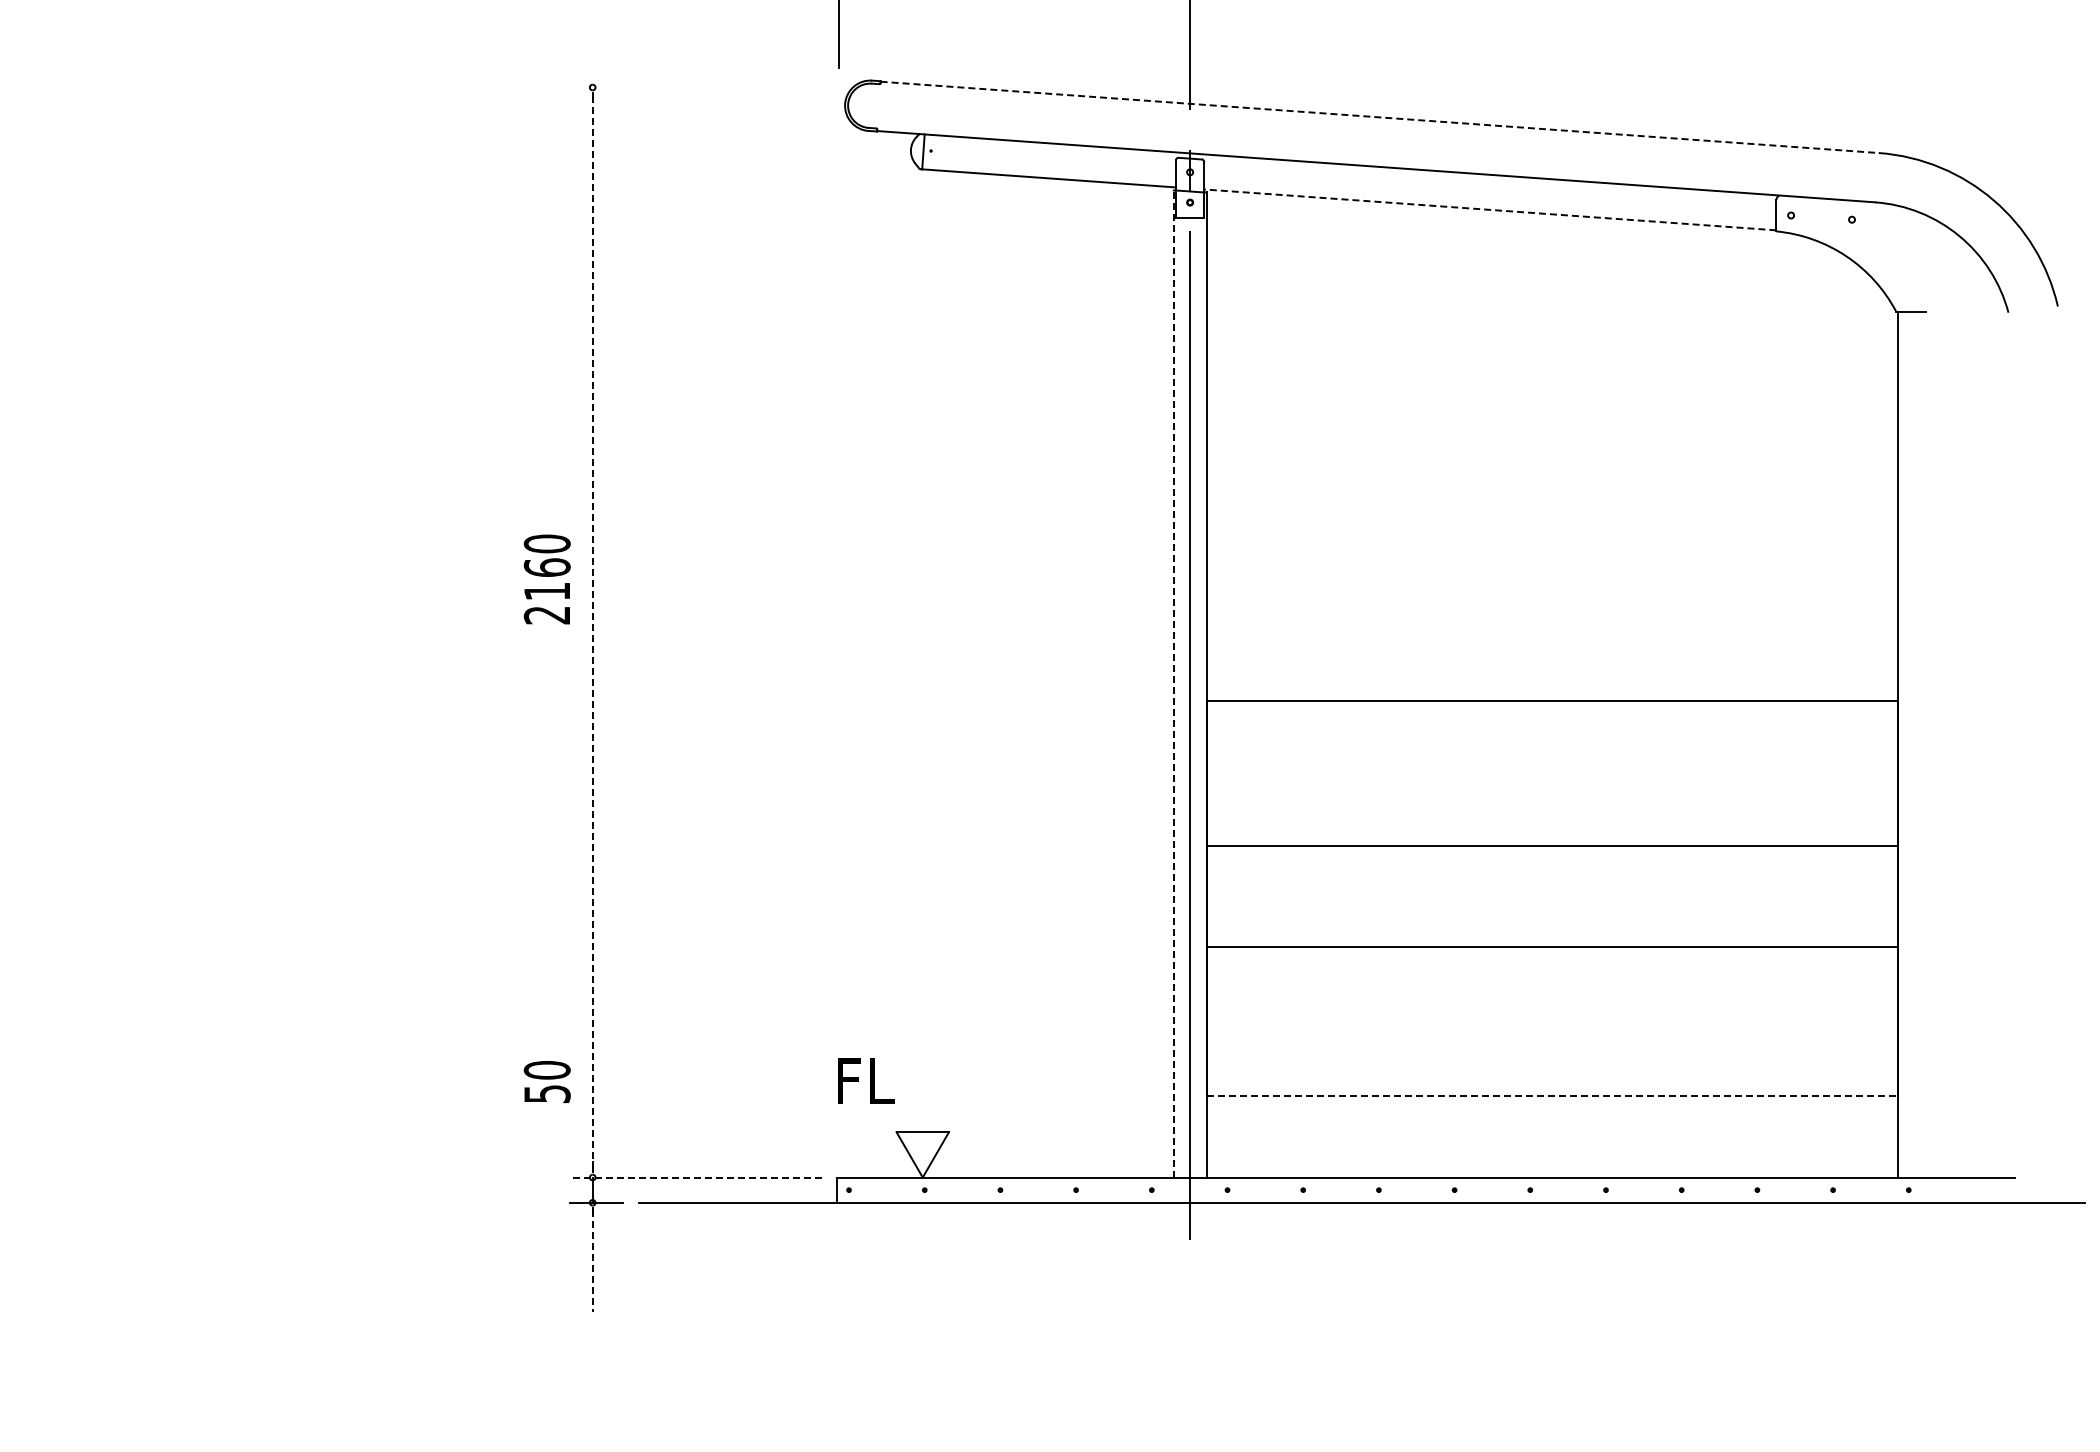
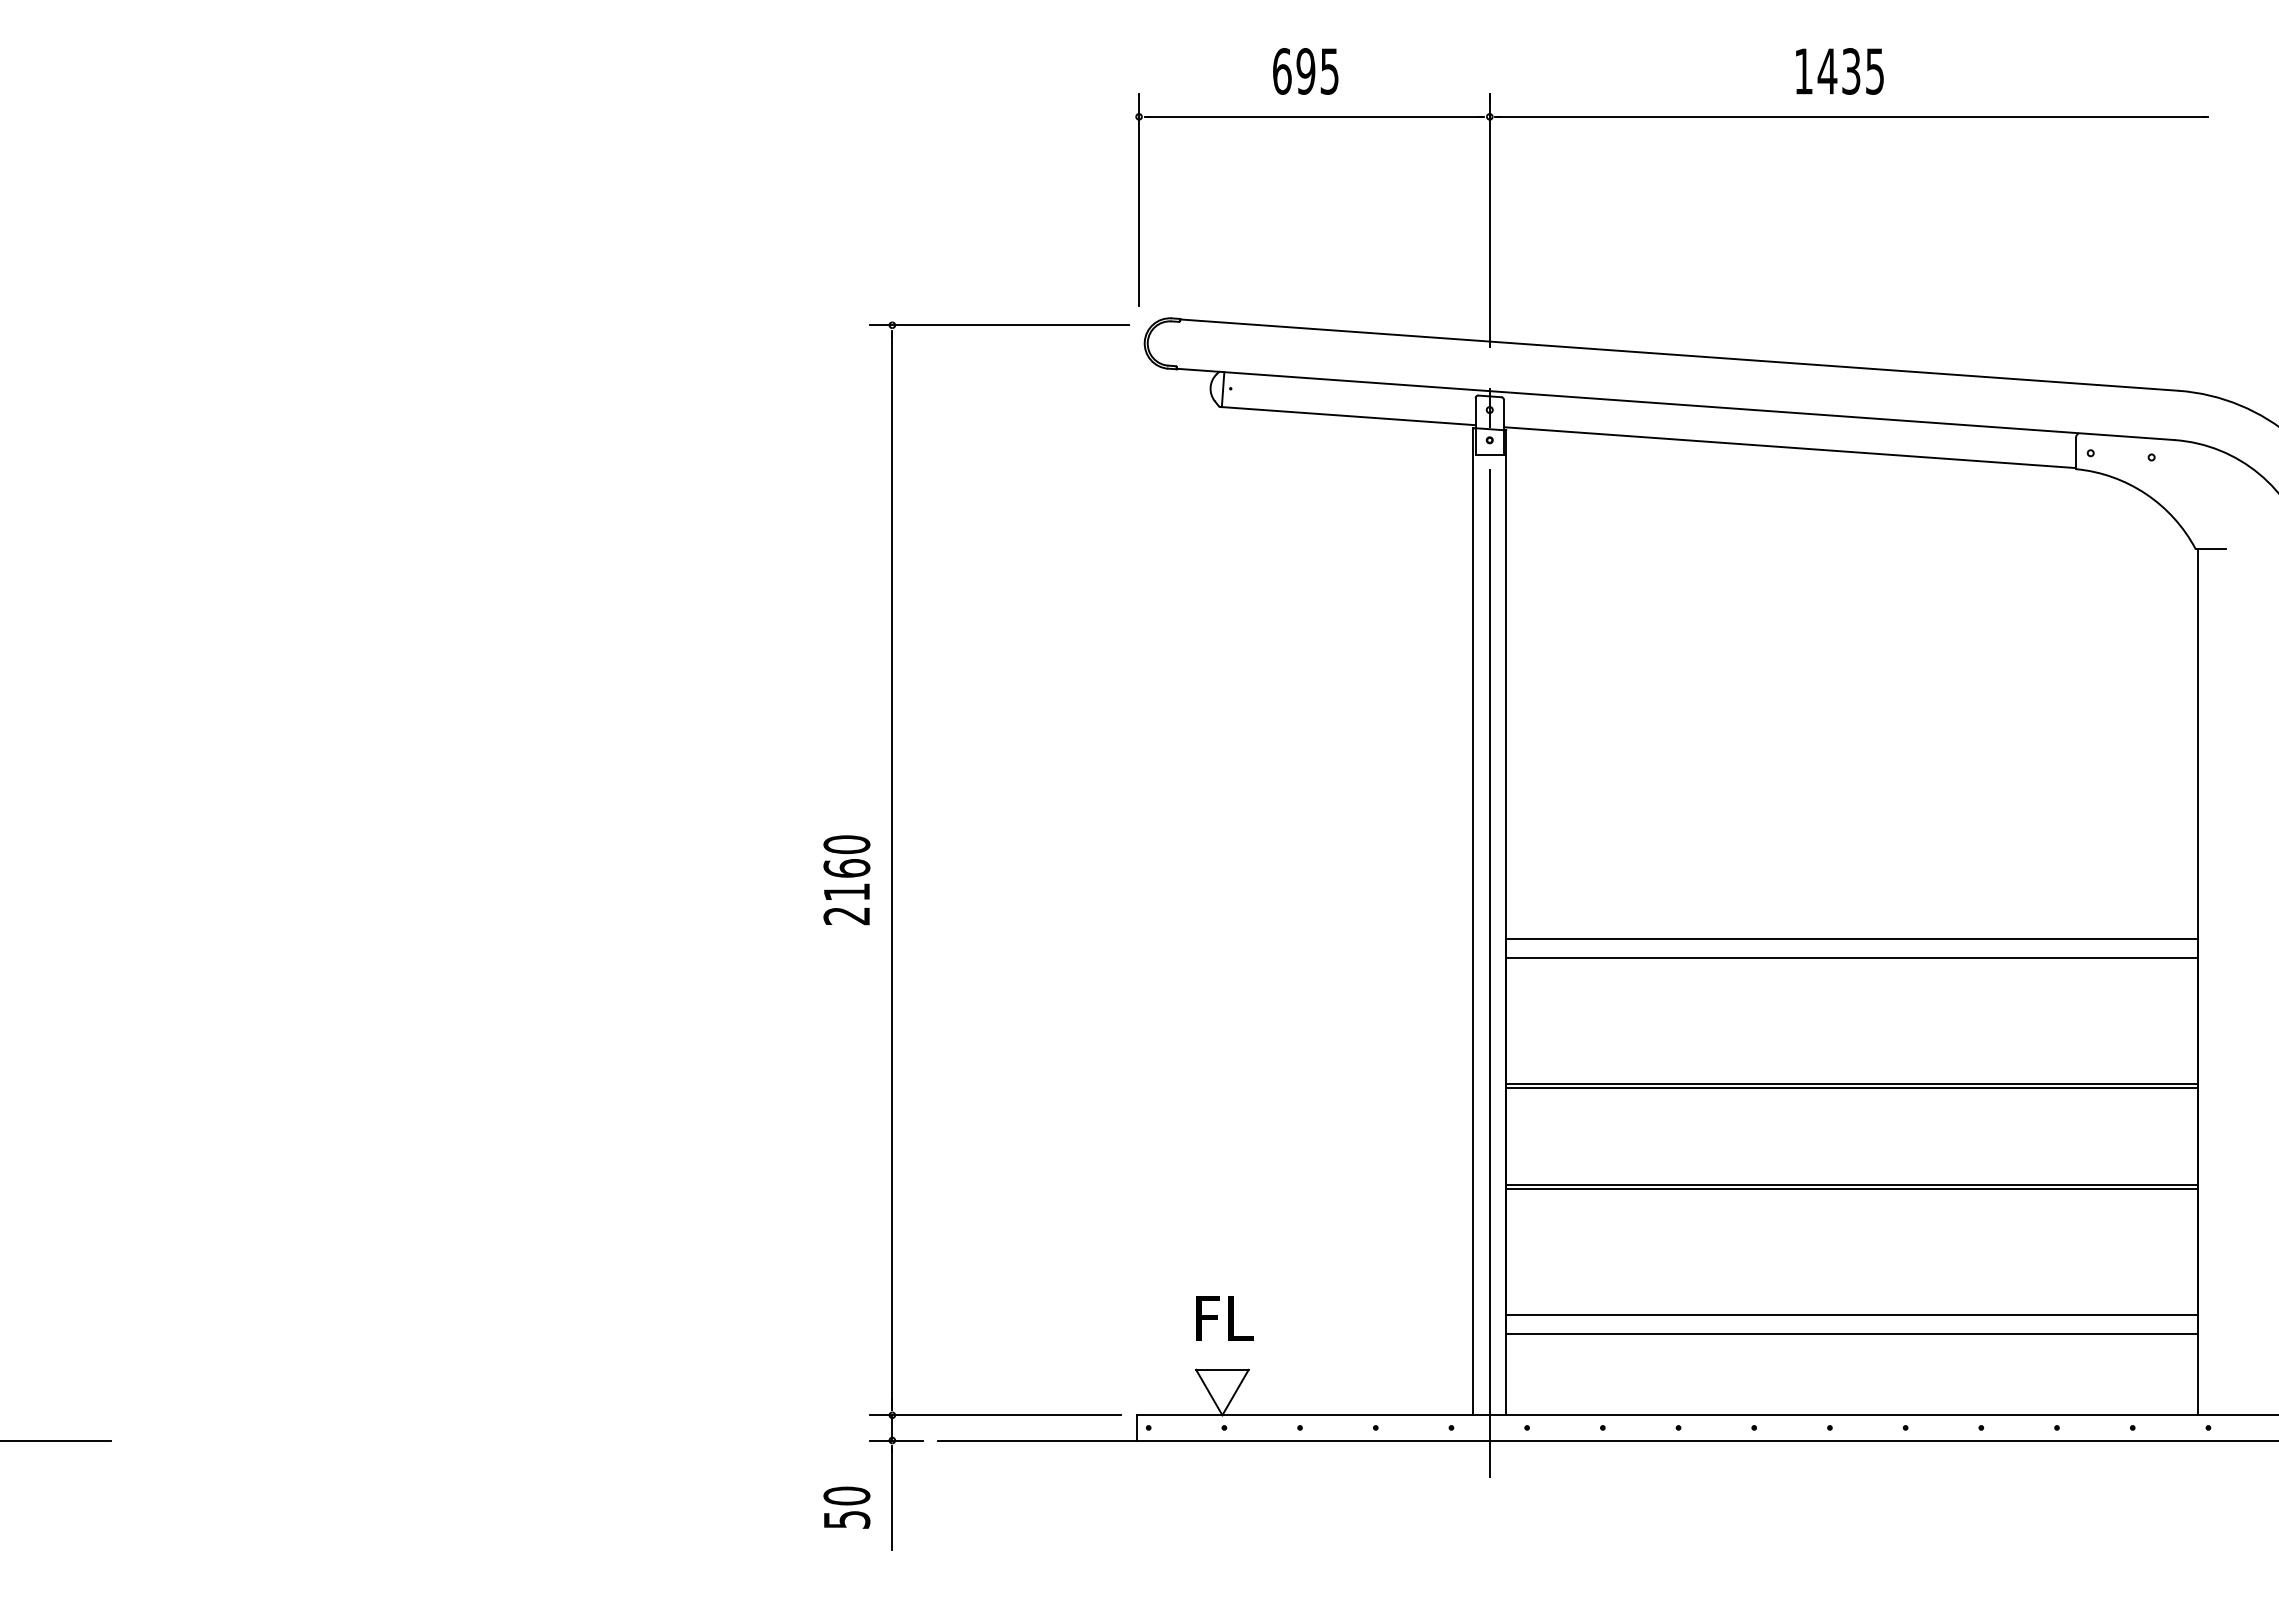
line: (698, 87) -> (998, 325), added
line: (1379, 117) -> (1679, 355), dashed -> solid
line: (1489, 209) -> (1789, 447), dashed -> solid
text: (546, 579) -> (846, 880), moved
line: (592, 631) -> (892, 869), dashed -> solid
line: (1173, 683) -> (1473, 921), dashed -> solid
line: (1551, 719) -> (1851, 957), added
line: (1551, 850) -> (1851, 1088), added
line: (1551, 951) -> (1851, 1189), added
line: (1551, 1076) -> (1851, 1314), added
text: (865, 1080) -> (1224, 1318), moved
text: (546, 1081) -> (846, 1507), moved
line: (1551, 1095) -> (1851, 1333), dashed -> solid
line: (695, 1177) -> (995, 1415), dashed -> solid
line: (592, 1261) -> (892, 1499), dashed -> solid

